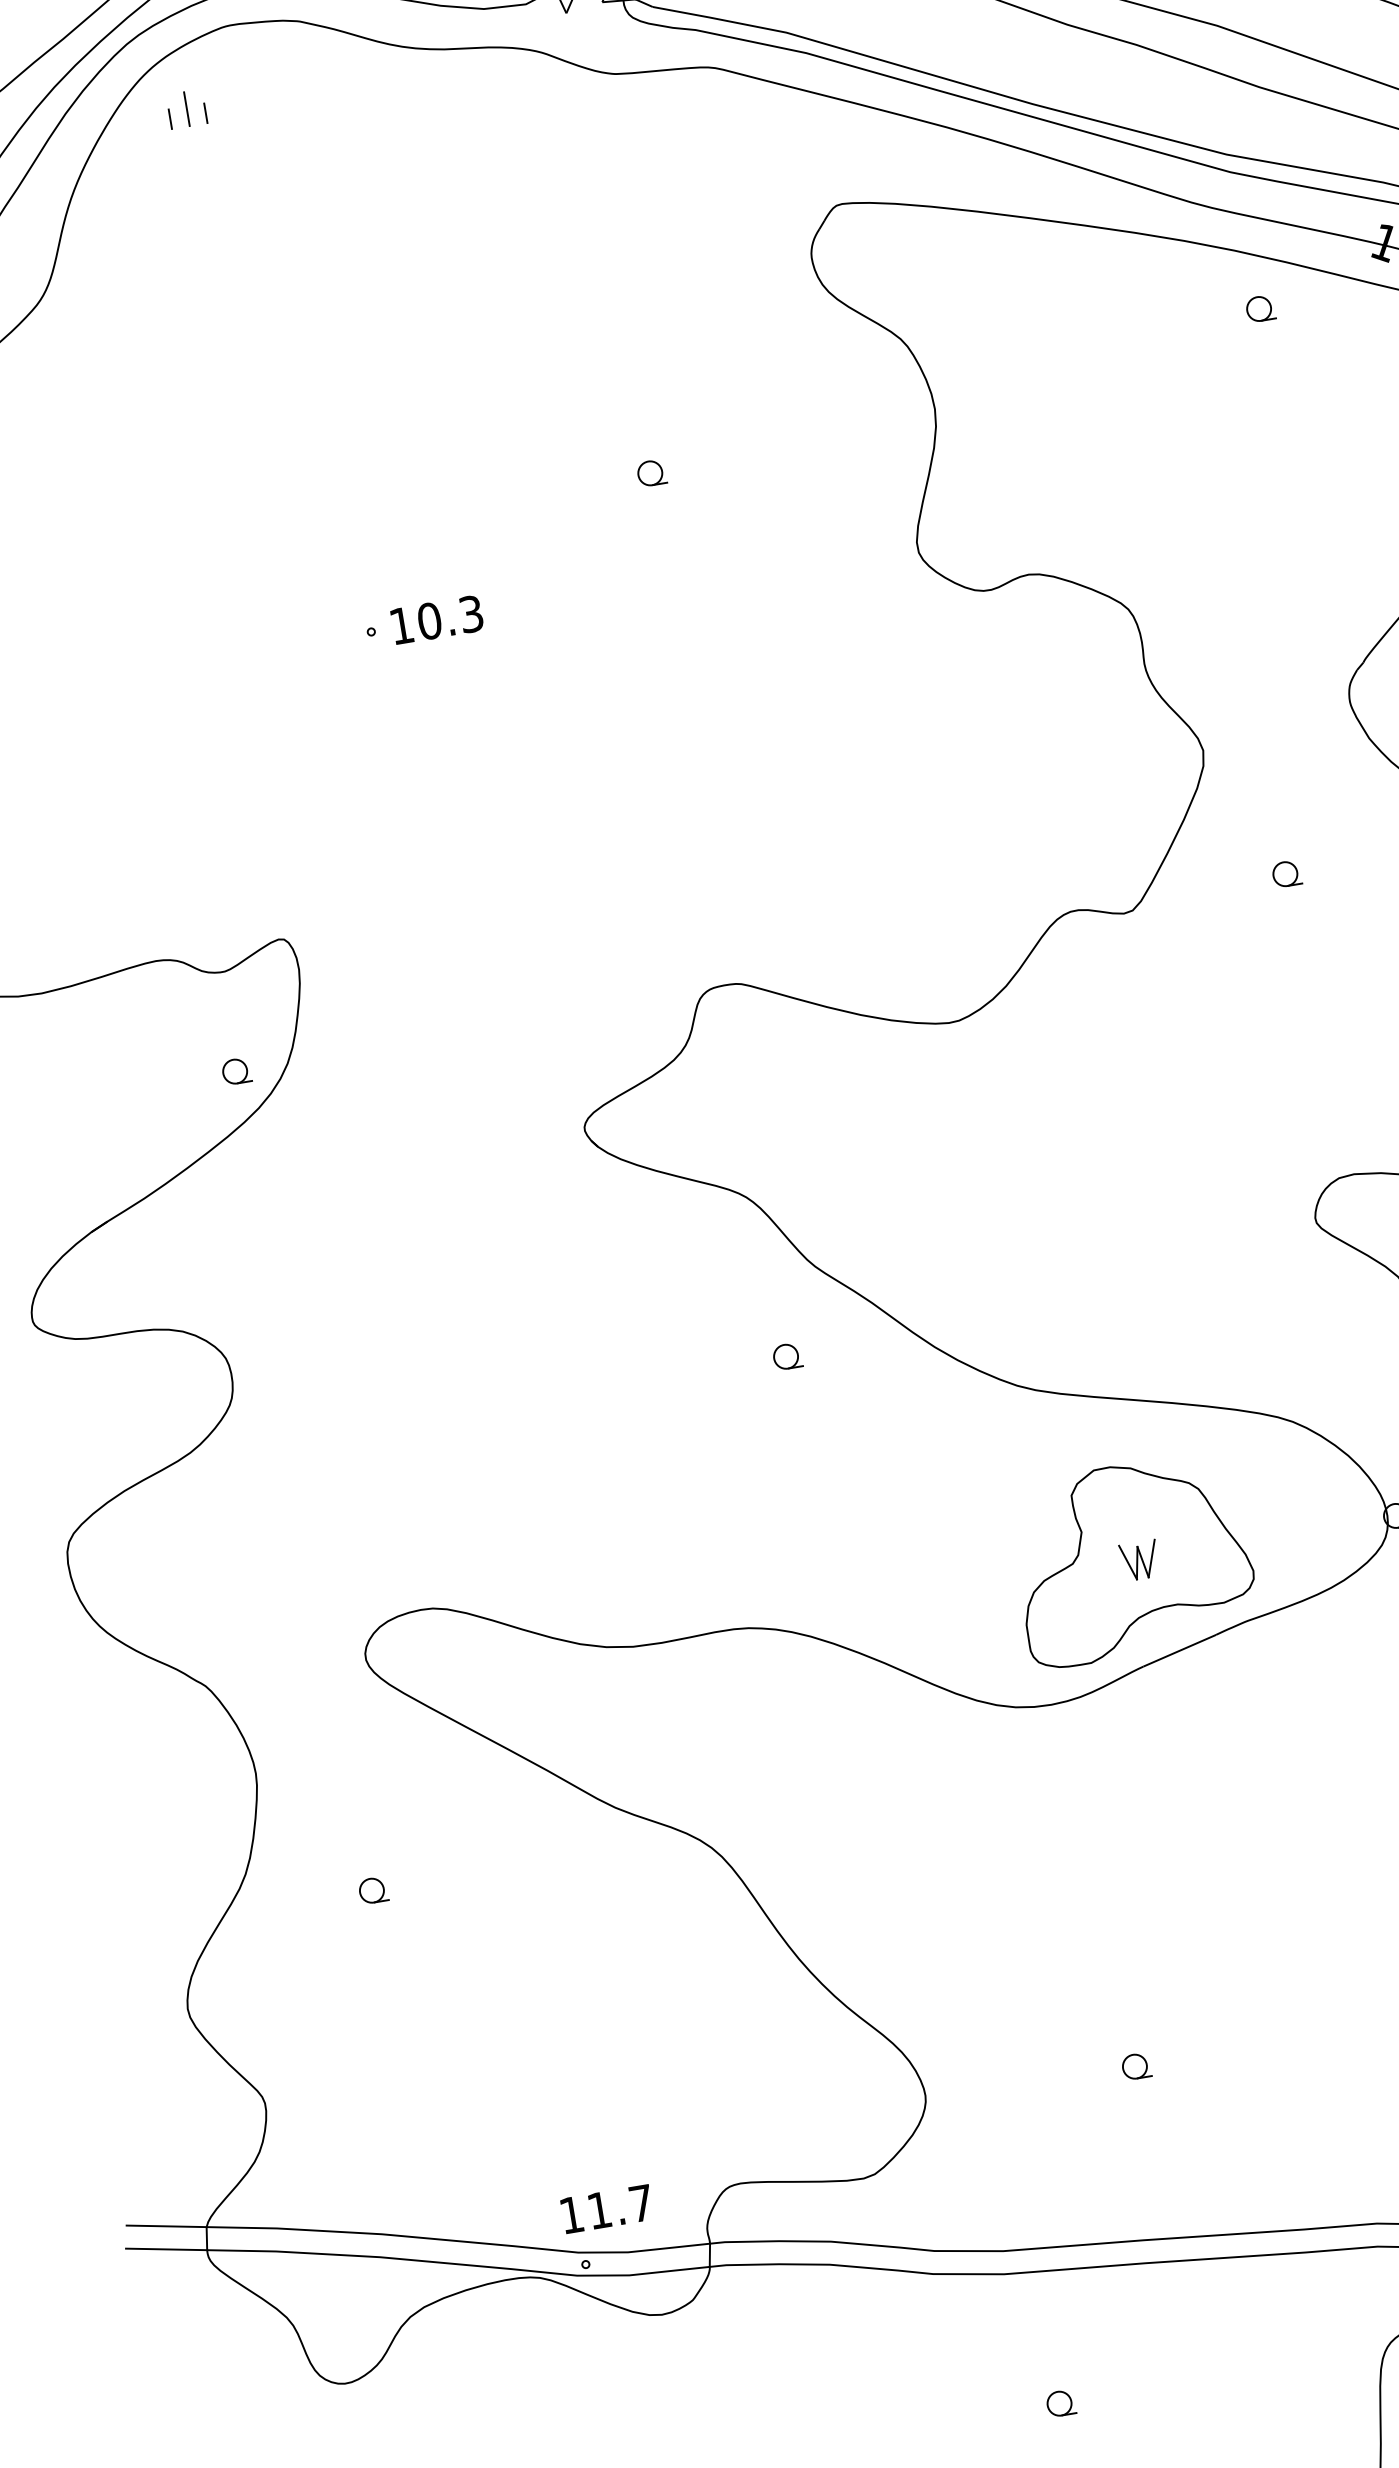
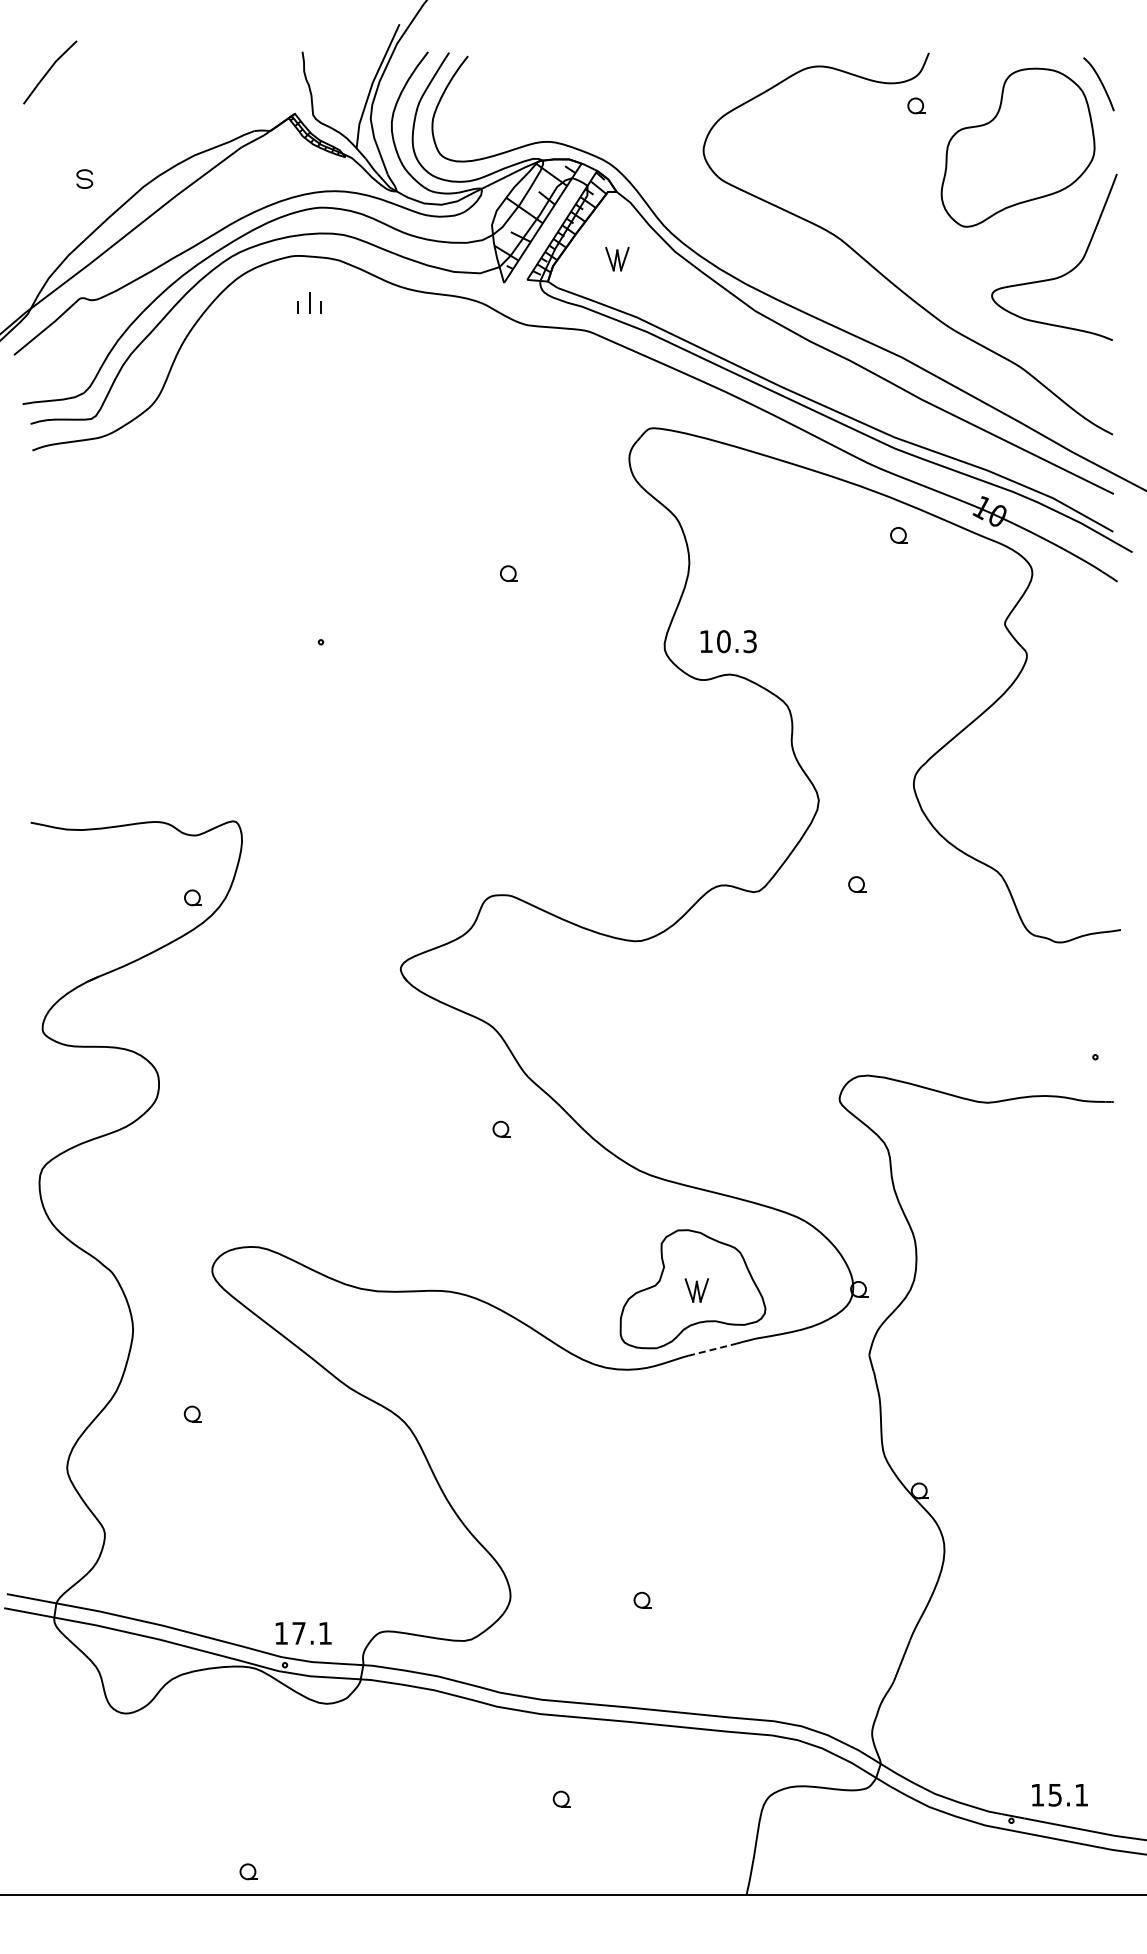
part: (186, 108) -> (309, 302), moved
text: (436, 619) -> (728, 641), moved
line: (1180, 1650) -> (712, 1349), solid -> dashed
text: (619, 2207) -> (311, 1633), 11.7 -> 17.1

